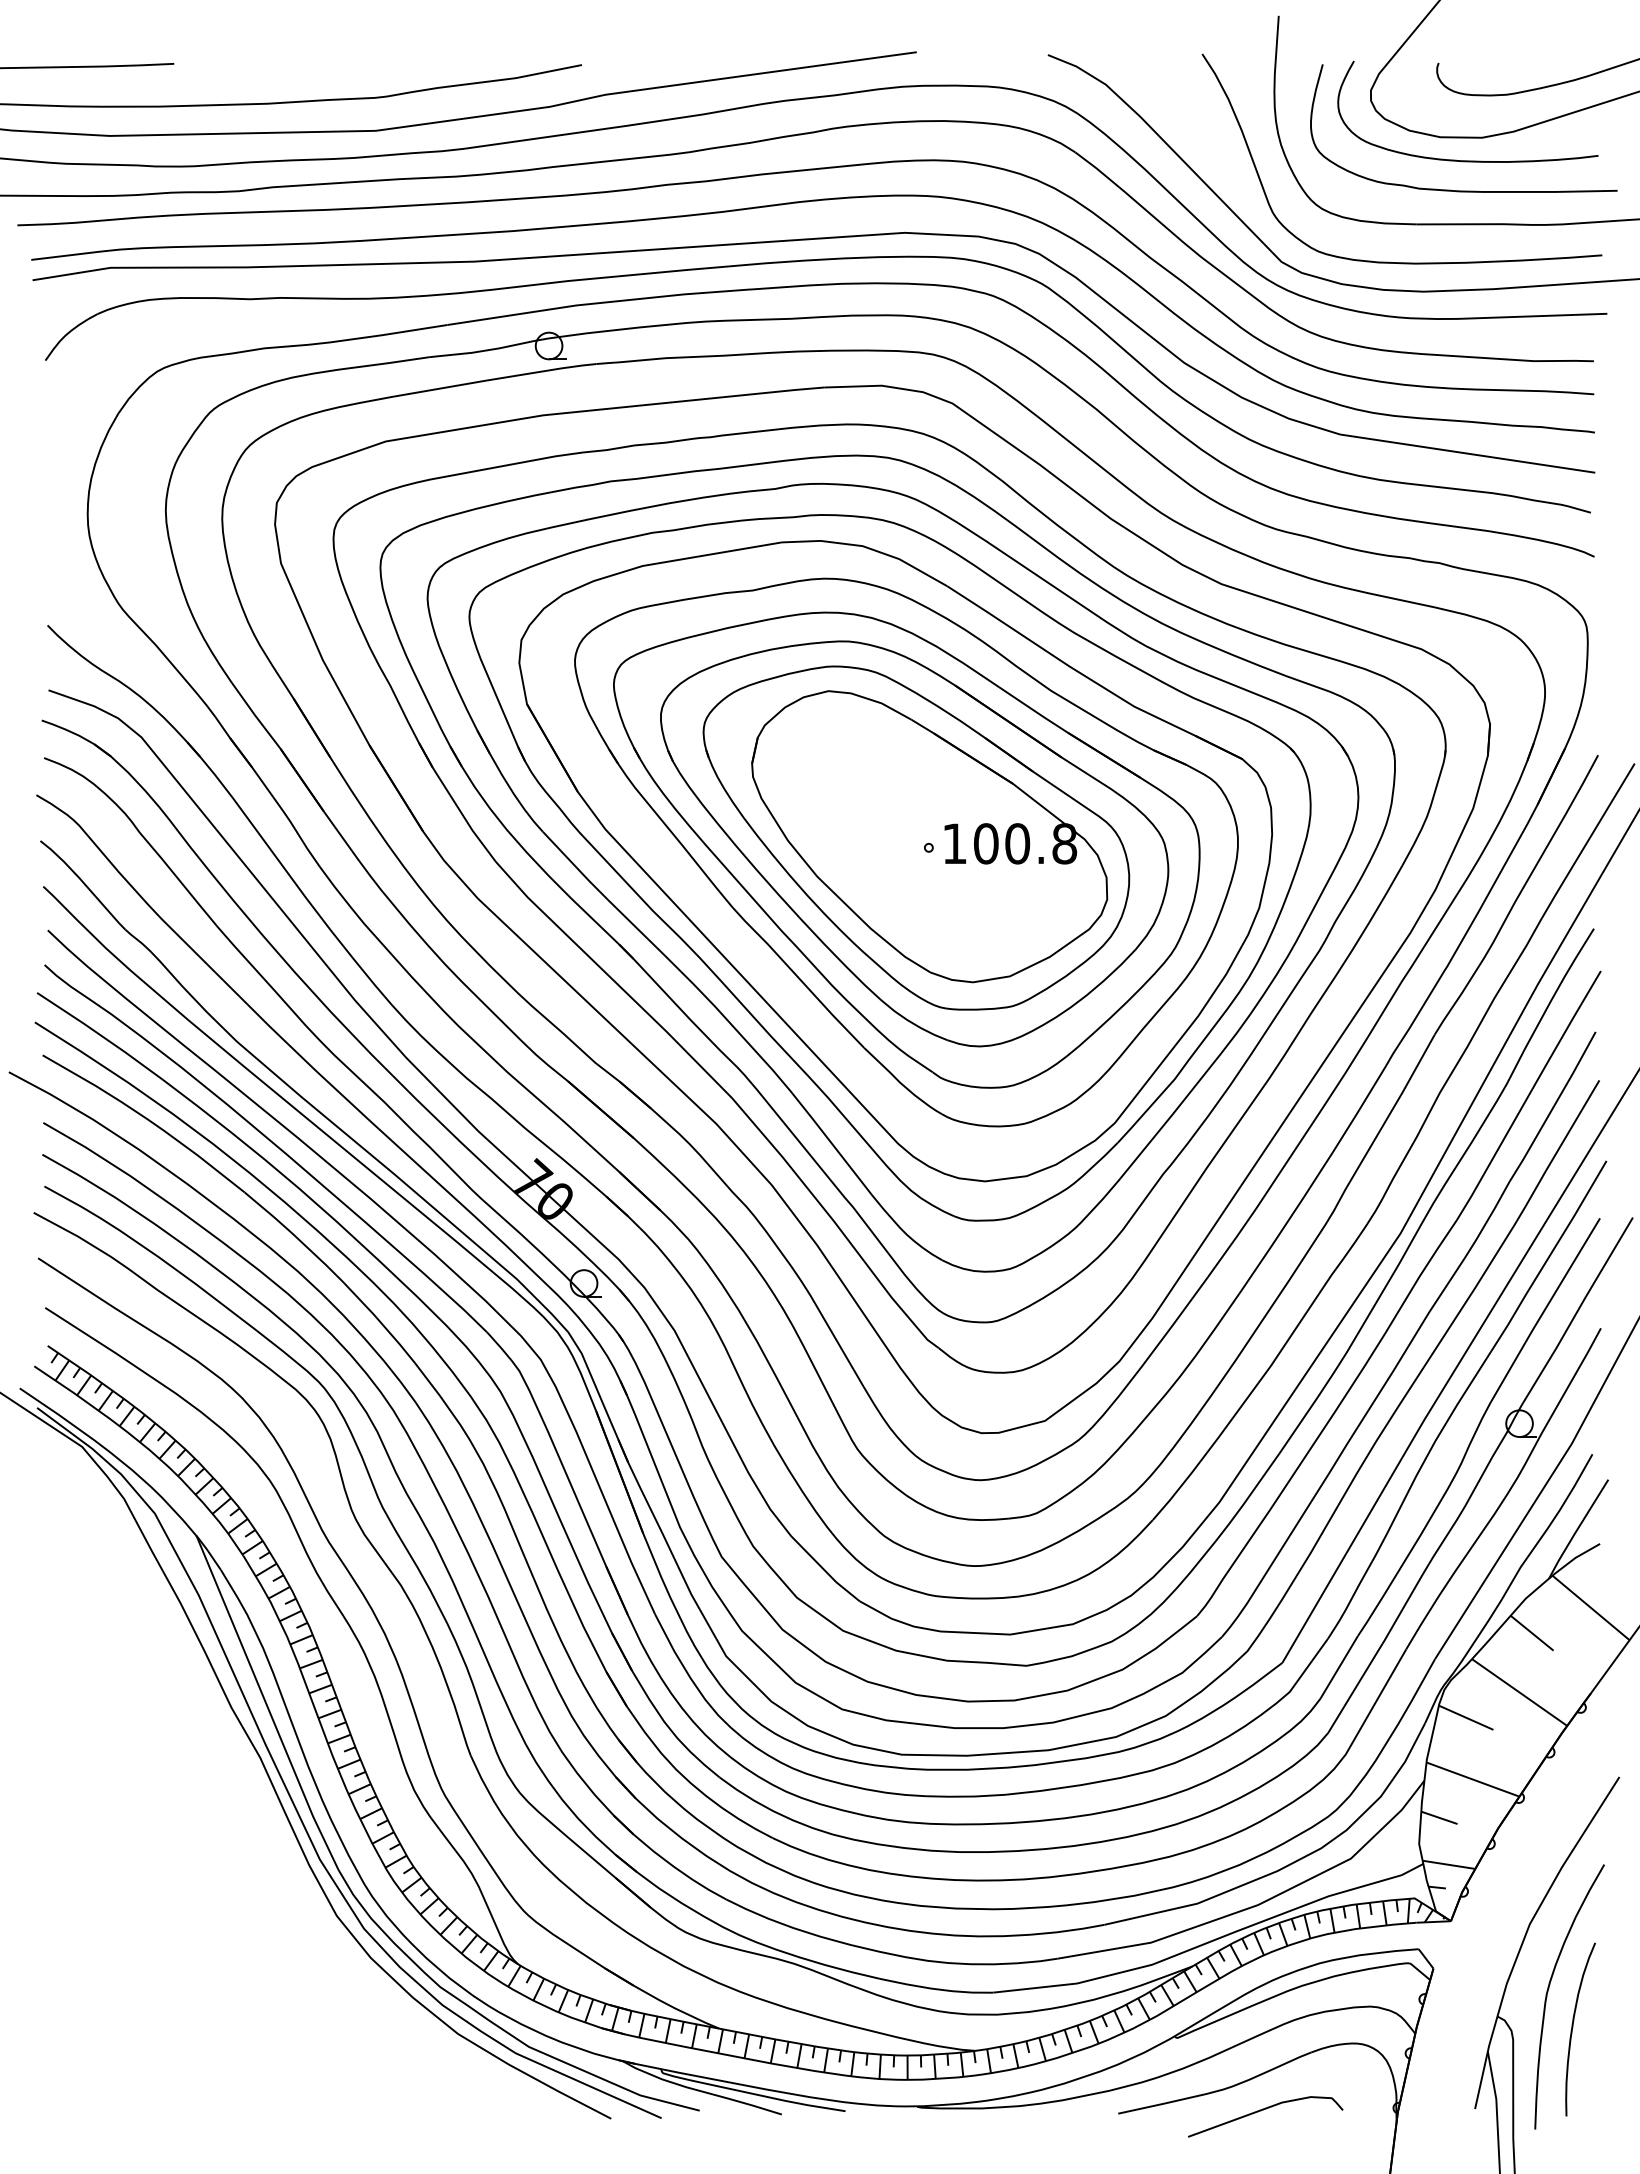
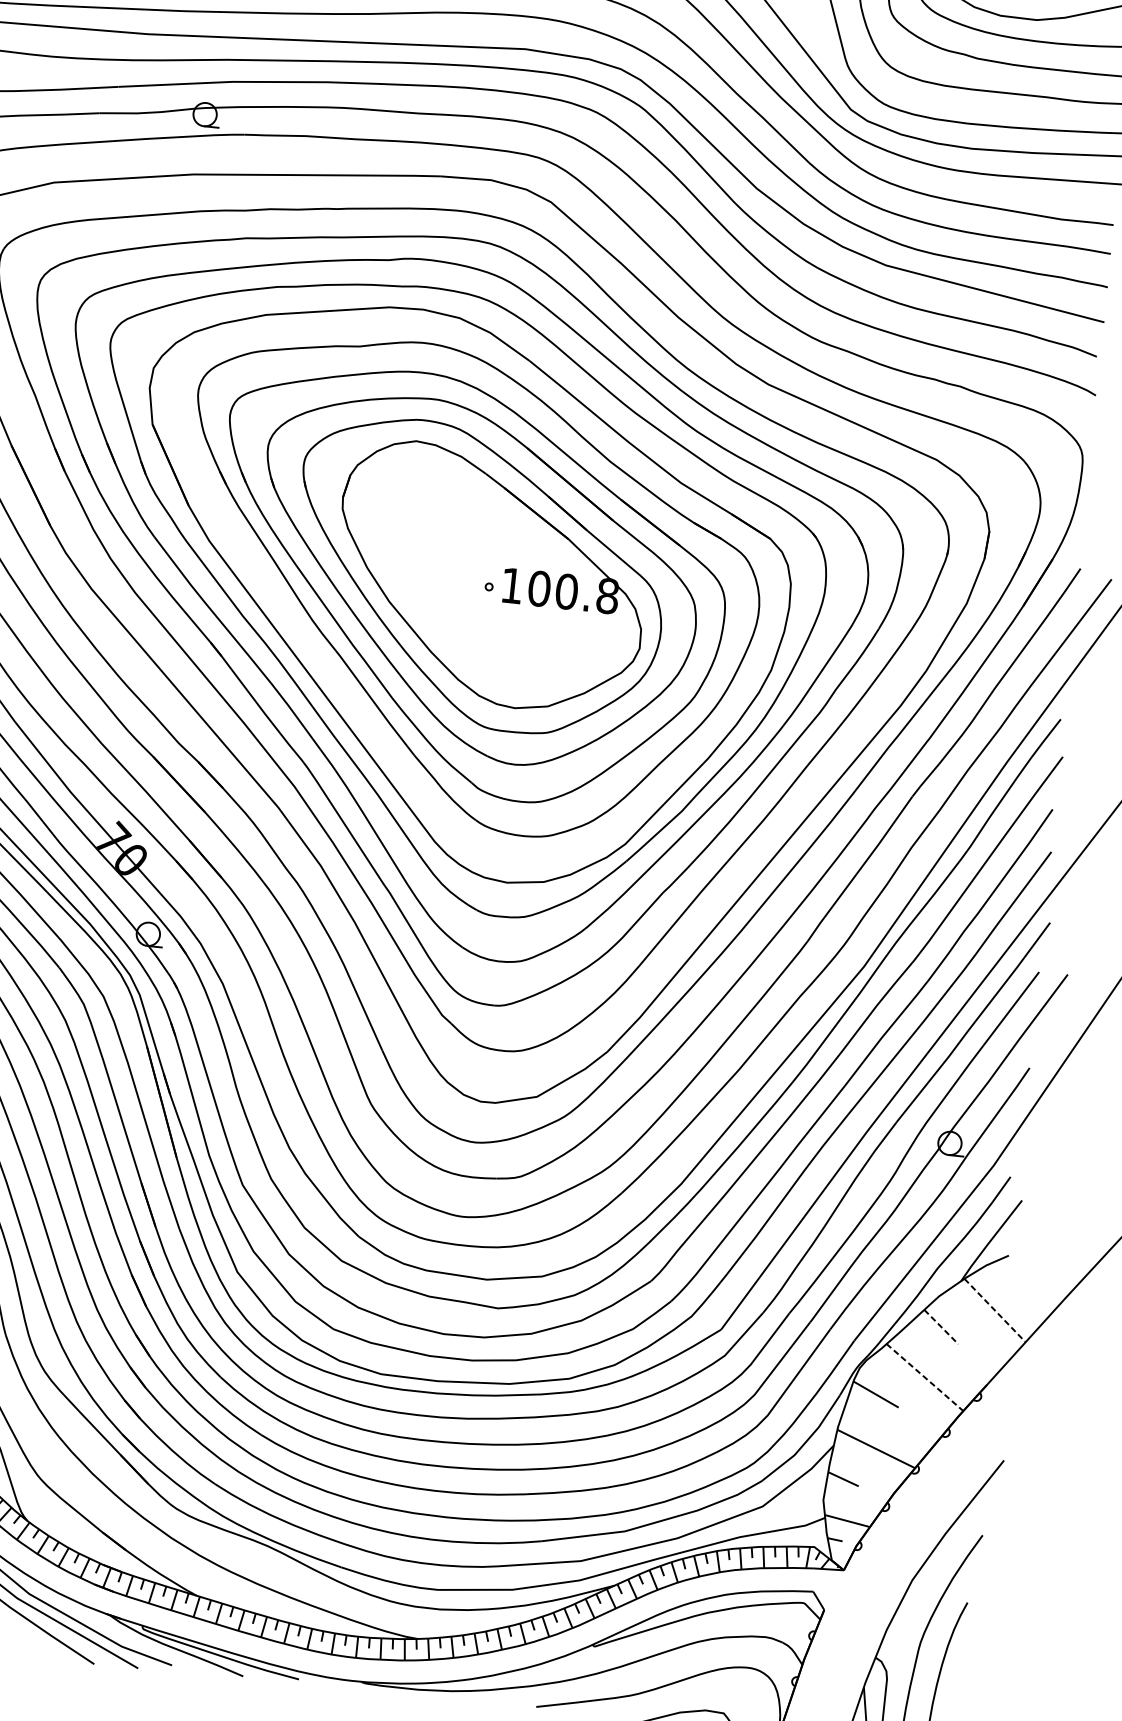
line: (1591, 1608) -> (995, 1311), solid -> dashed
line: (1532, 1633) -> (941, 1327), solid -> dashed
line: (1520, 1692) -> (925, 1377), solid -> dashed

